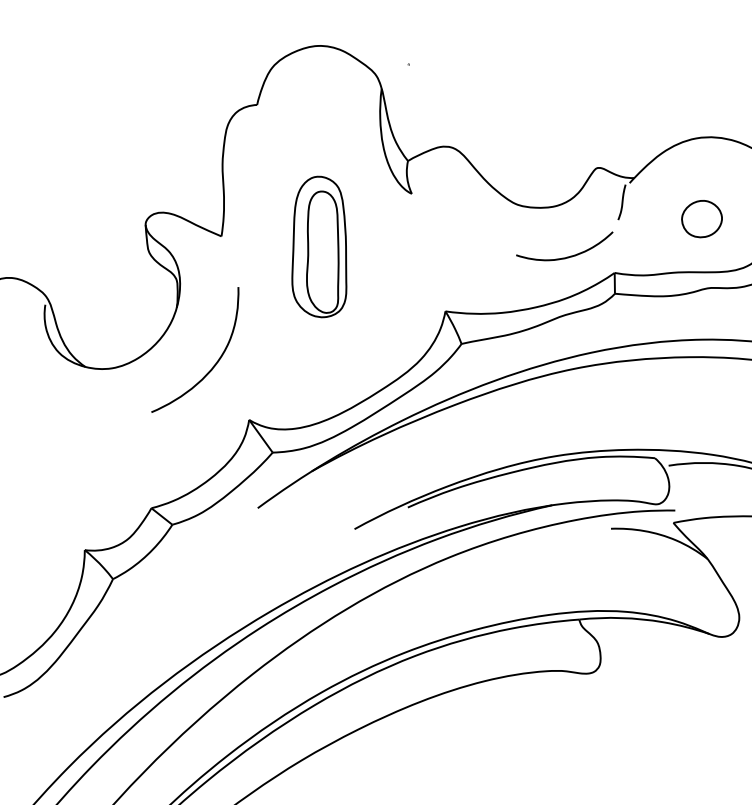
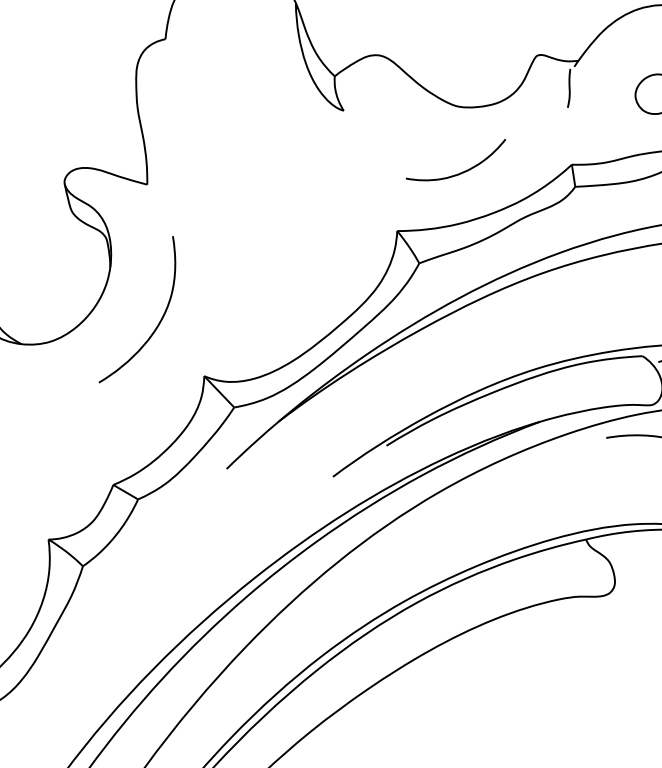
part: (319, 246) -> (253, 180), removed
curve: (567, 256) -> (460, 172), moved

